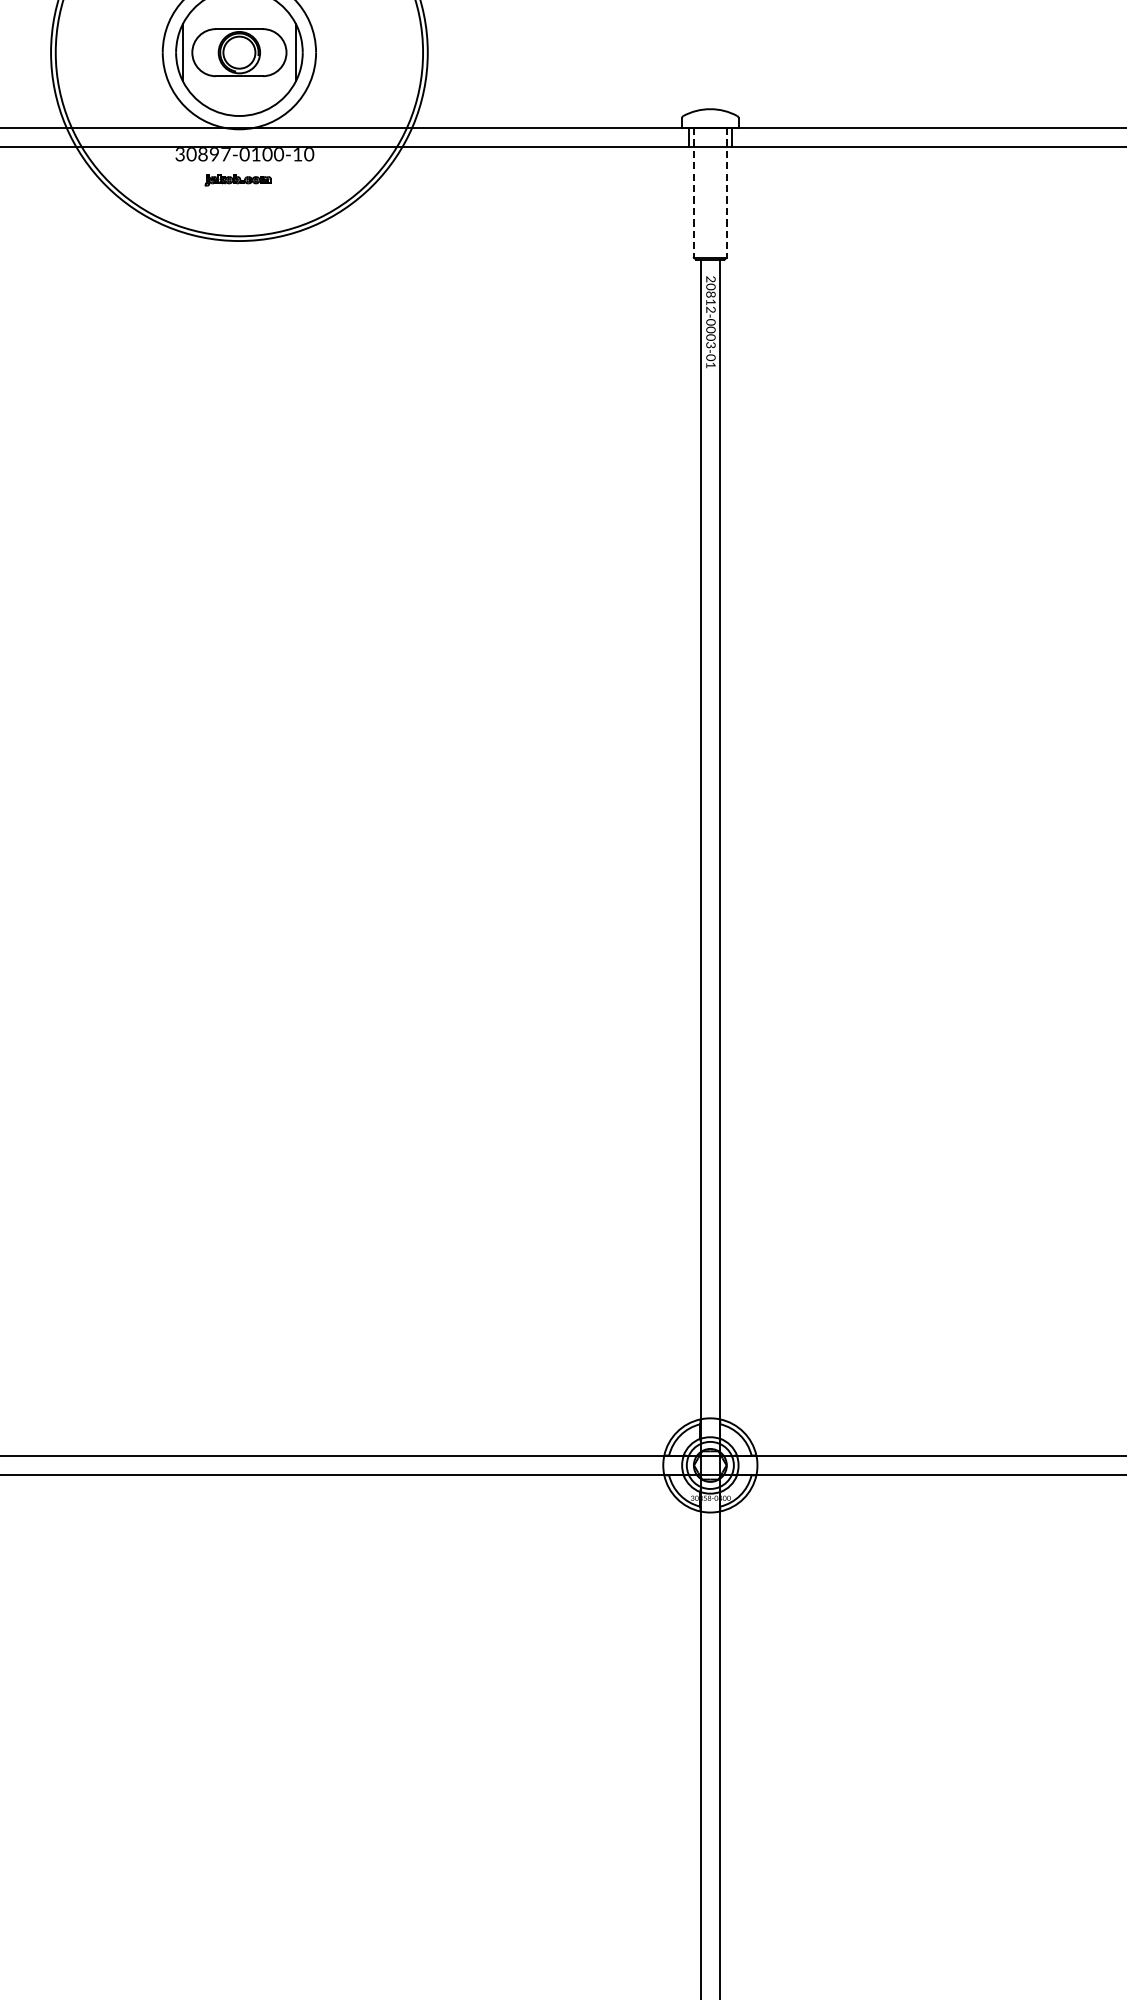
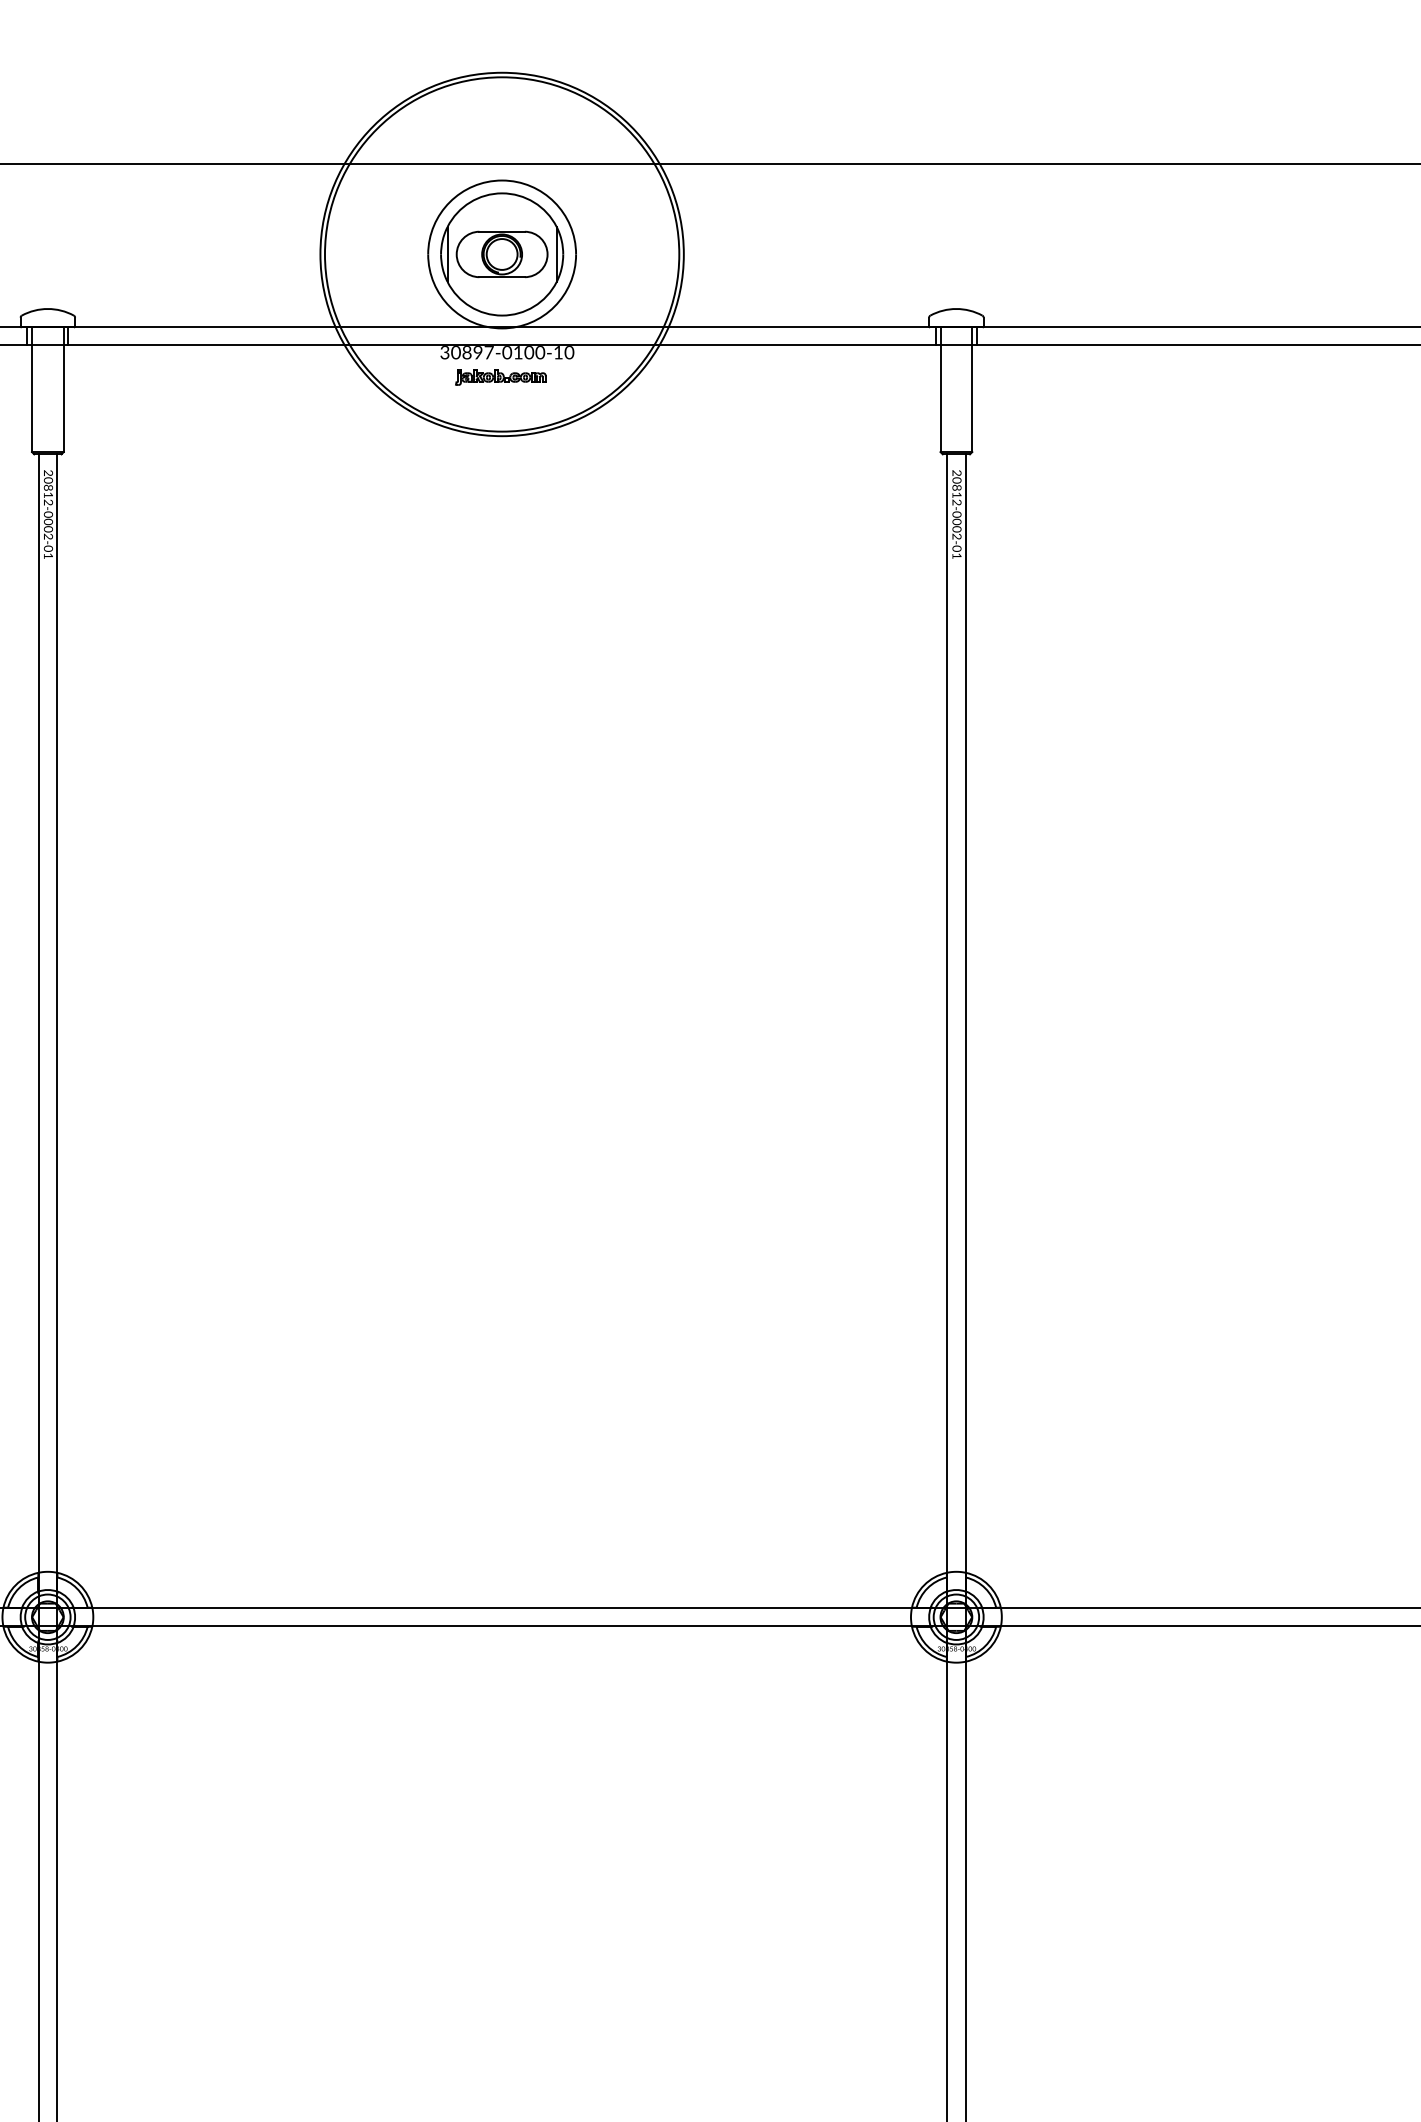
part: (237, 180) -> (500, 377), size x1.43
line: (693, 193) -> (940, 390), dashed -> solid
line: (727, 193) -> (972, 390), dashed -> solid
text: (709, 345) -> (955, 536), 20812-0003-01 -> 20812-0002-01

